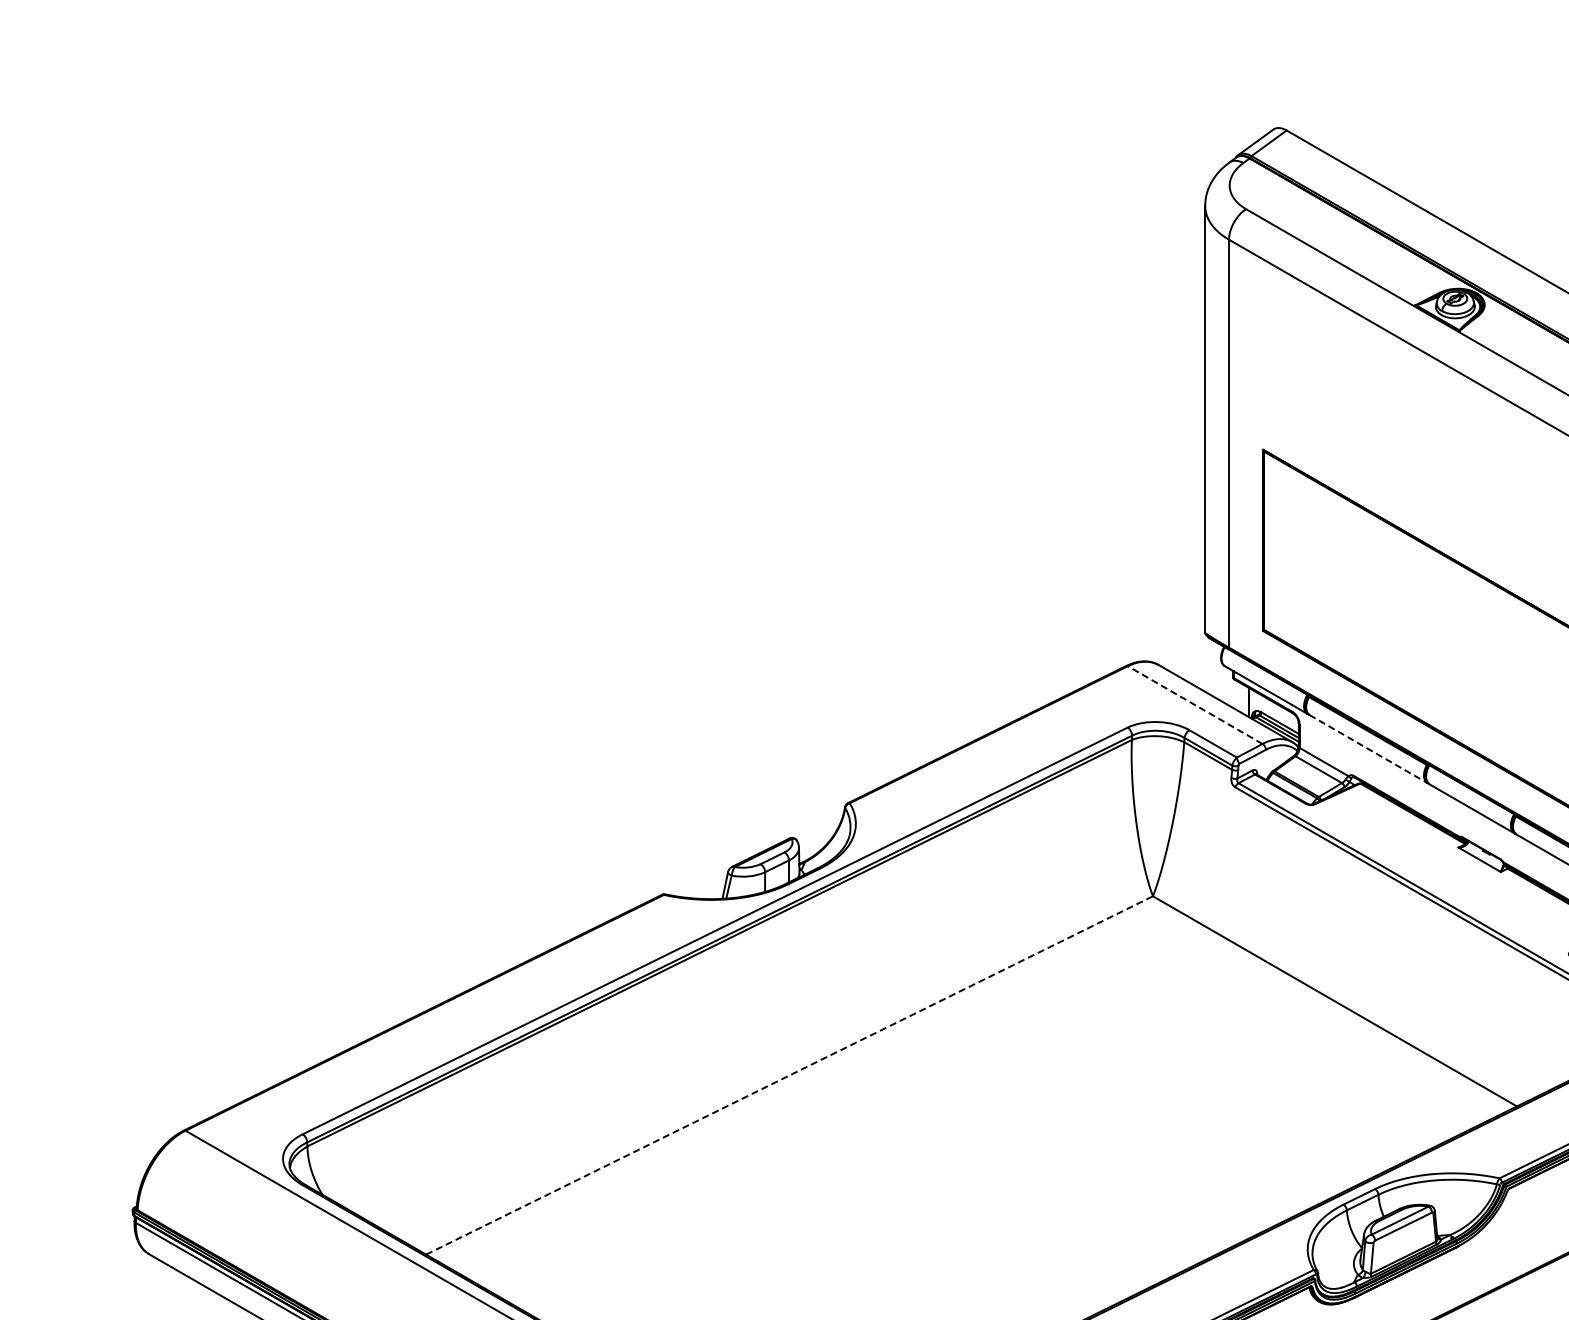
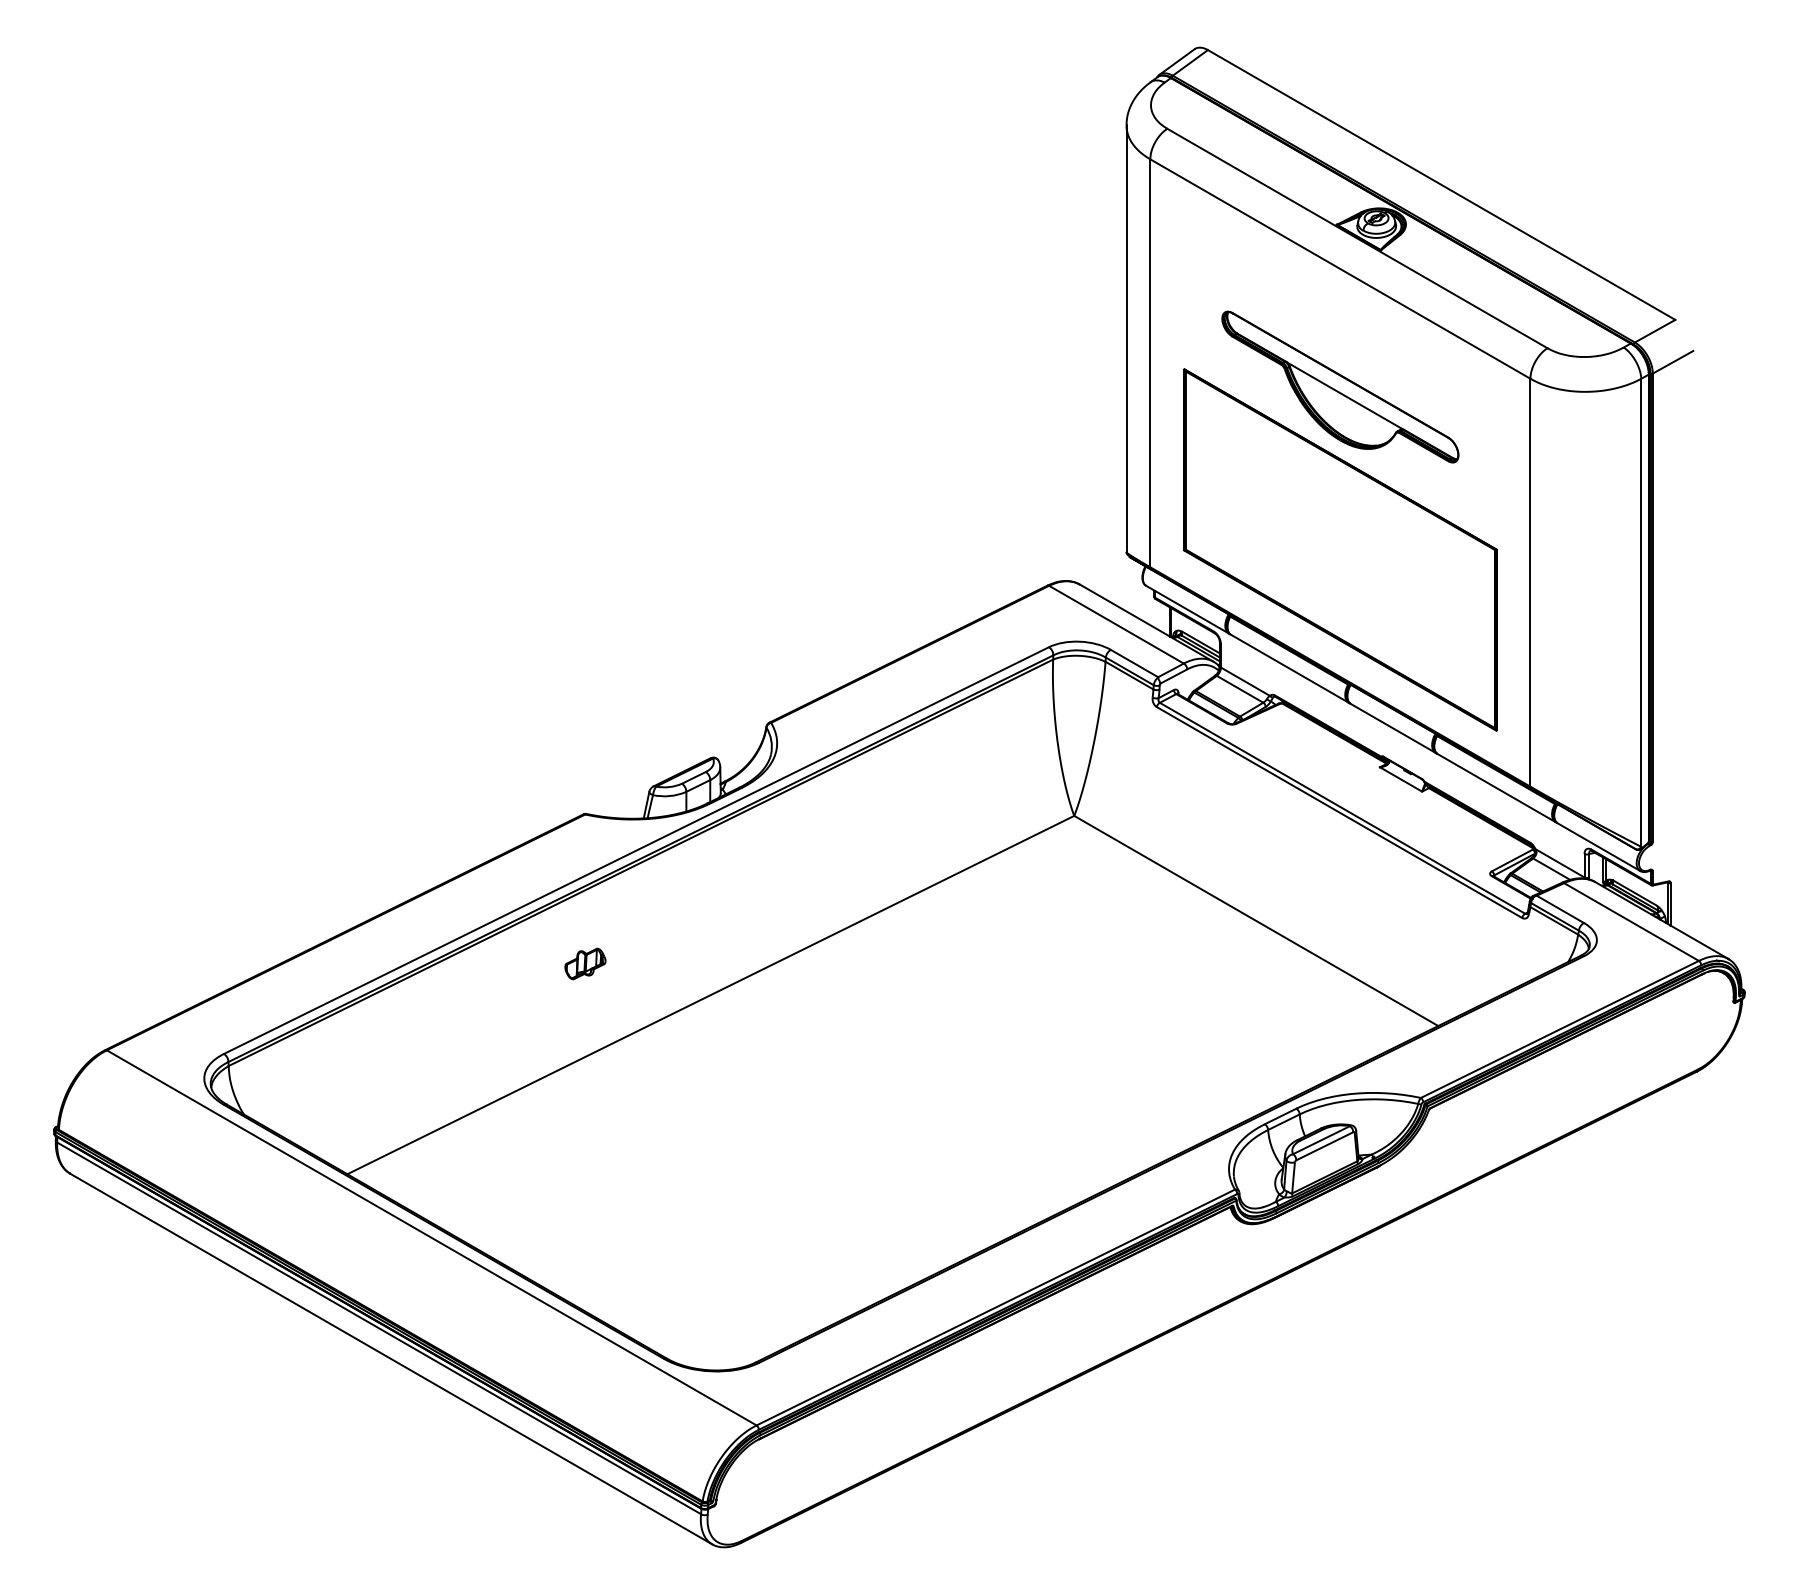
part: (1419, 466) -> (1340, 386), added
line: (1195, 704) -> (1116, 624), dashed -> solid
line: (1369, 748) -> (1290, 668), dashed -> solid
part: (664, 1043) -> (585, 963), added
line: (790, 1074) -> (711, 994), dashed -> solid

